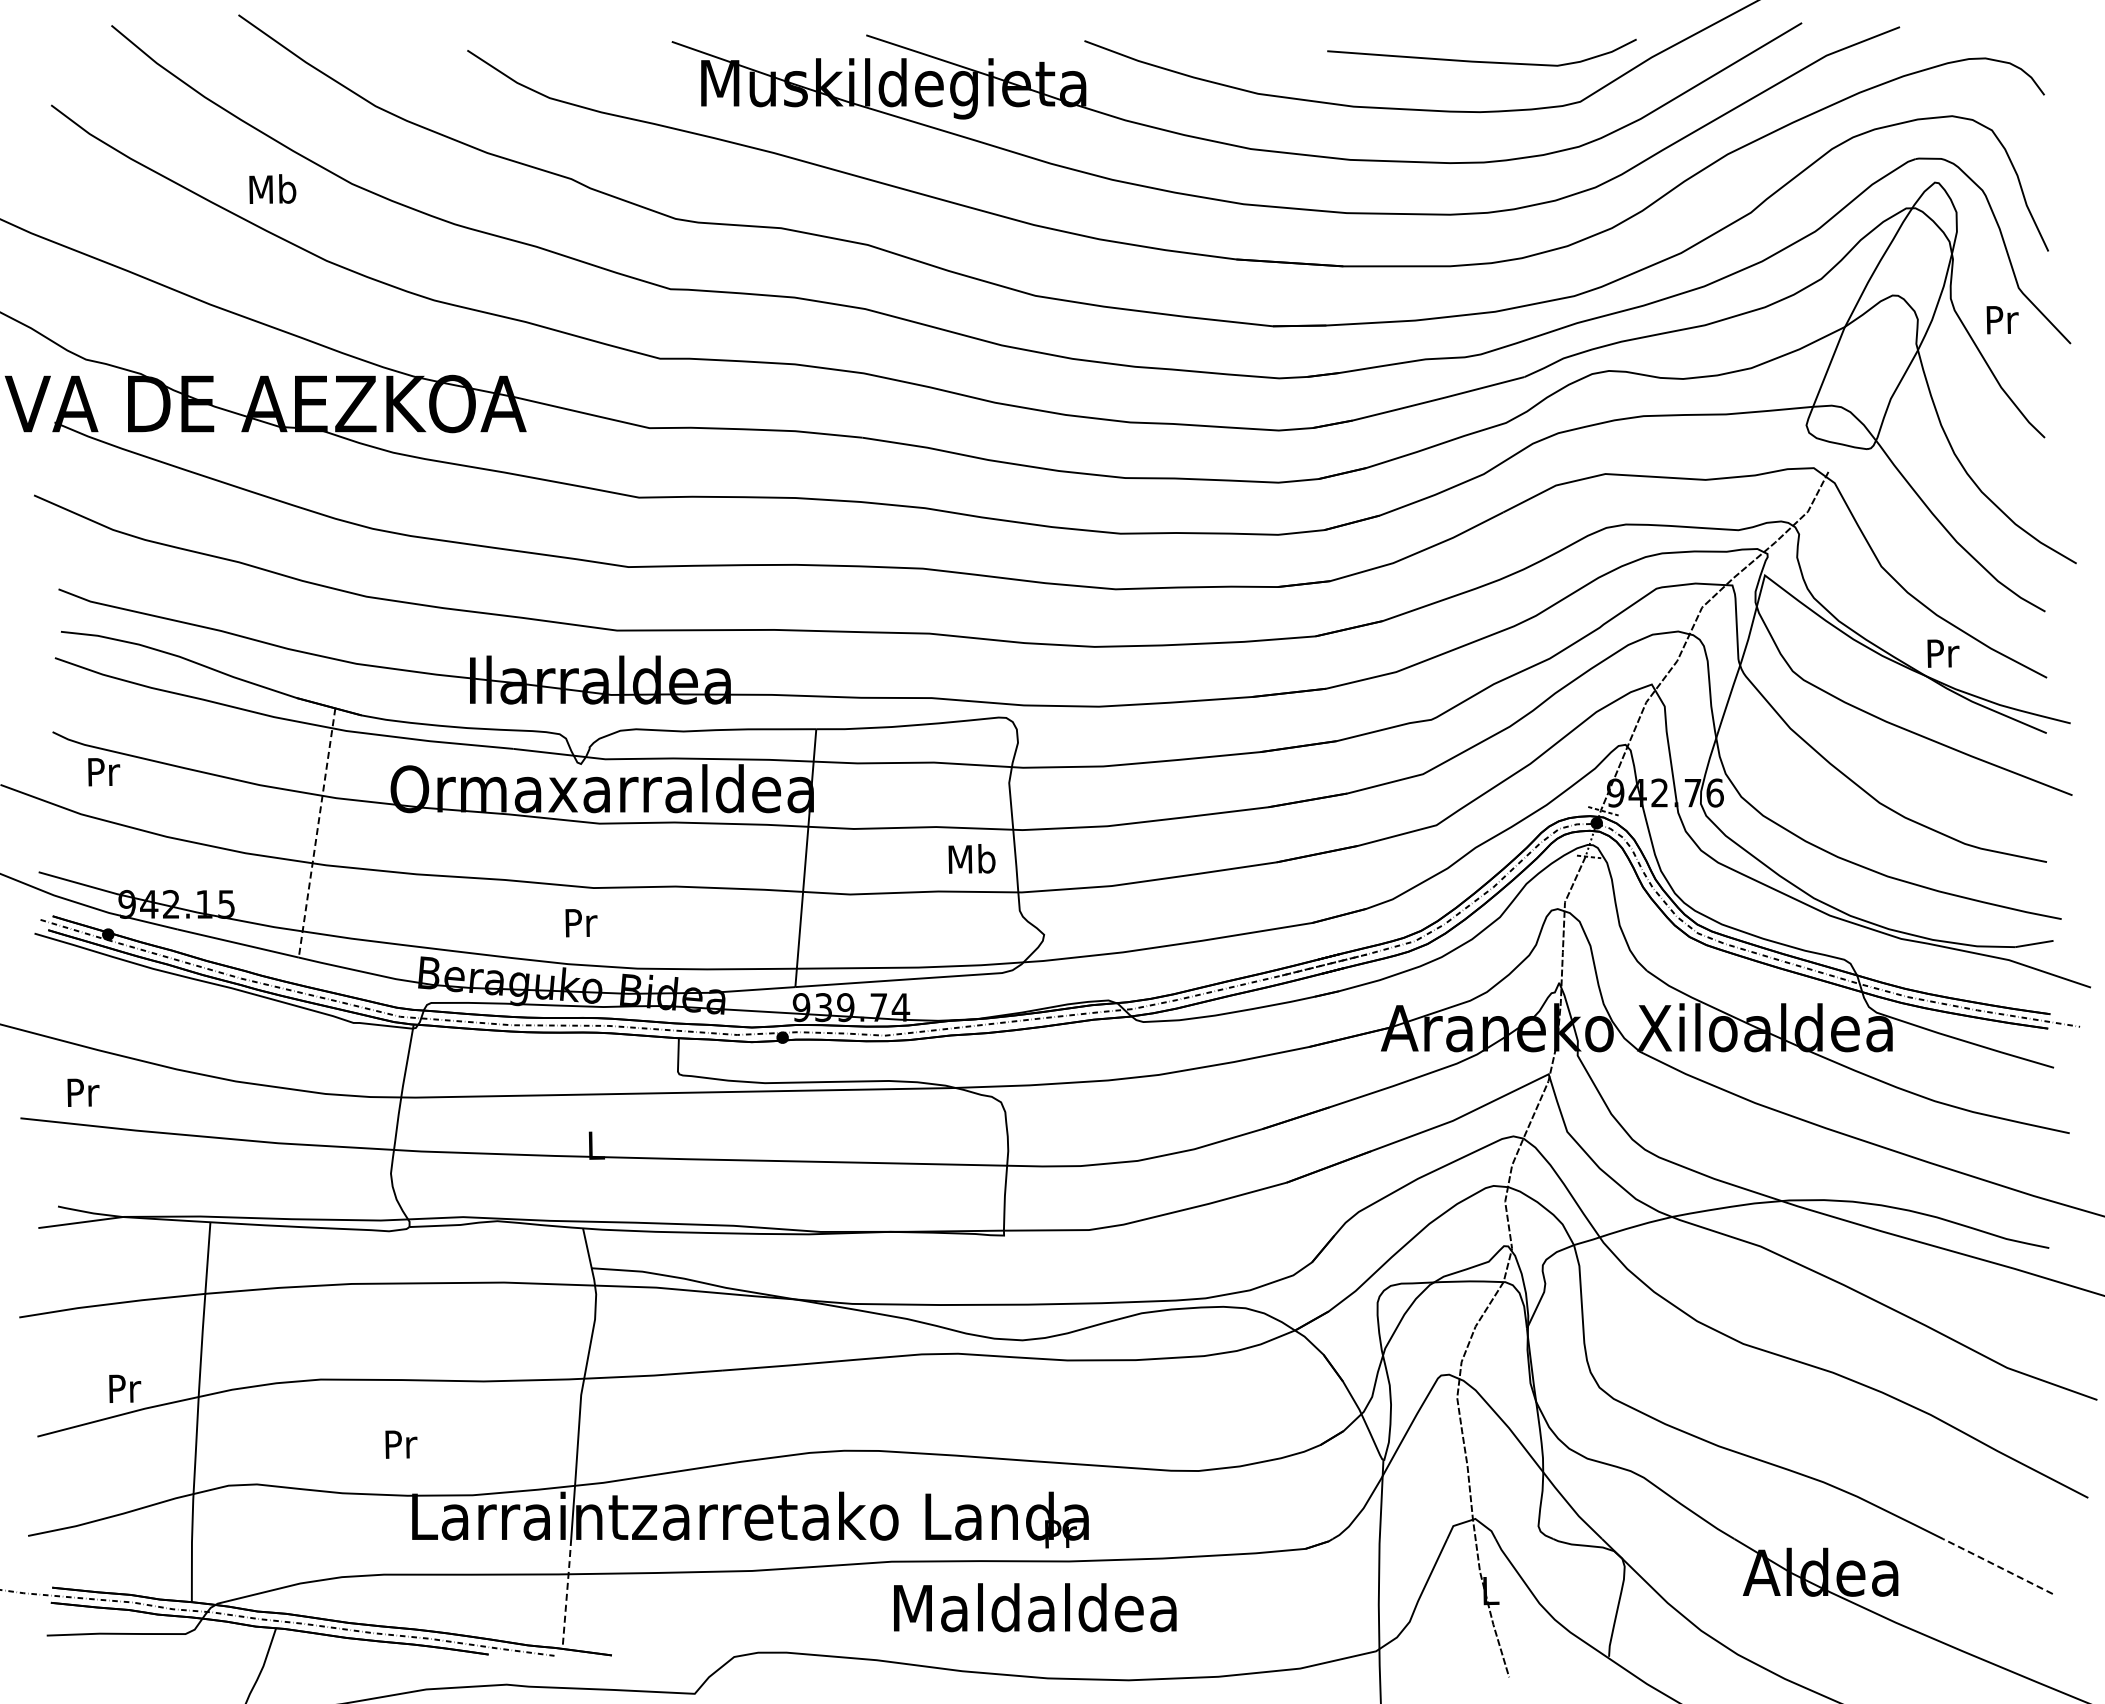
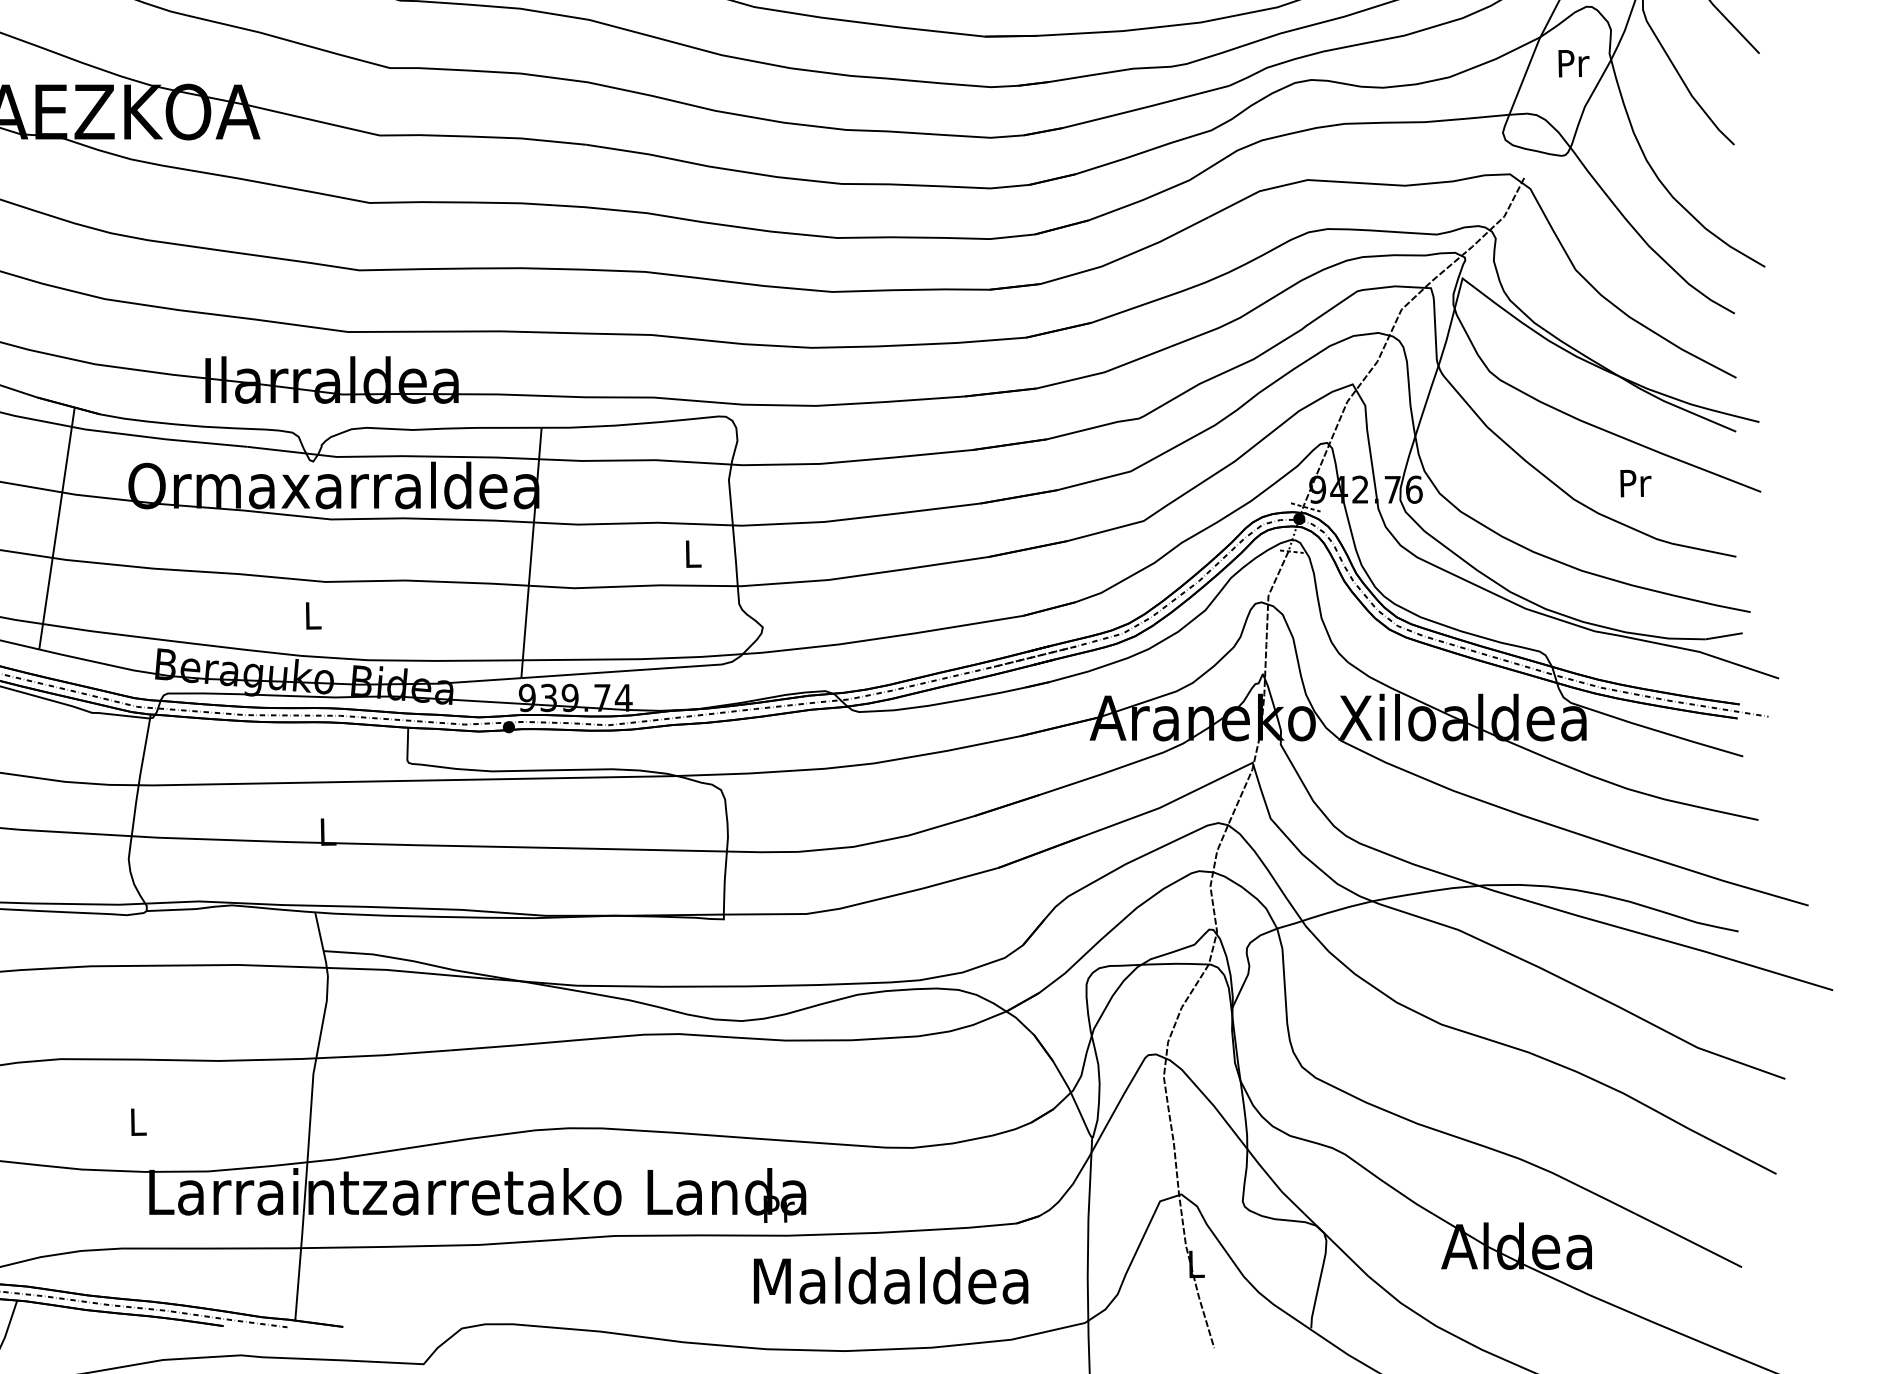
text: (2002, 320) -> (1573, 63), moved
text: (1943, 653) -> (1635, 483), moved
line: (317, 832) -> (57, 528), dashed -> solid
text: (971, 858) -> (692, 553), Mb -> L
text: (581, 923) -> (313, 616), Pr -> L
text: (401, 1444) -> (138, 1122), Pr -> L
line: (1997, 1565) -> (1688, 1239), dashed -> solid
line: (566, 1594) -> (299, 1267), dashed -> solid
text: (1035, 1607) -> (891, 1280), moved

